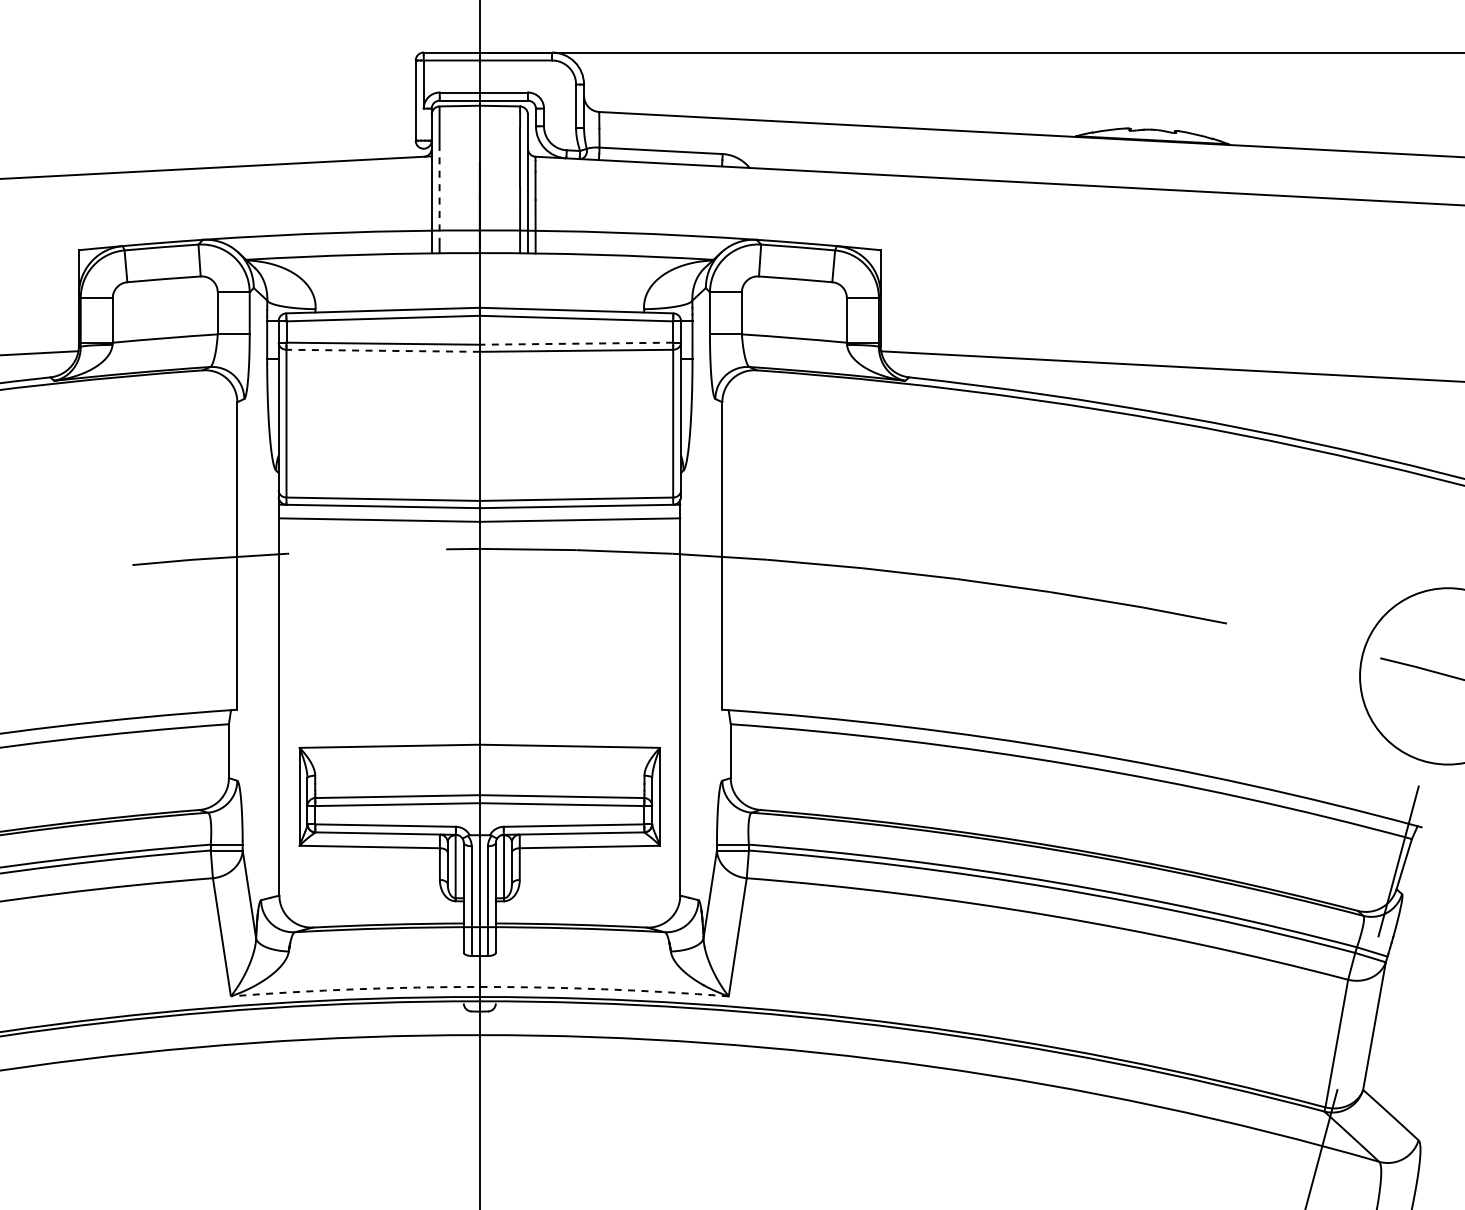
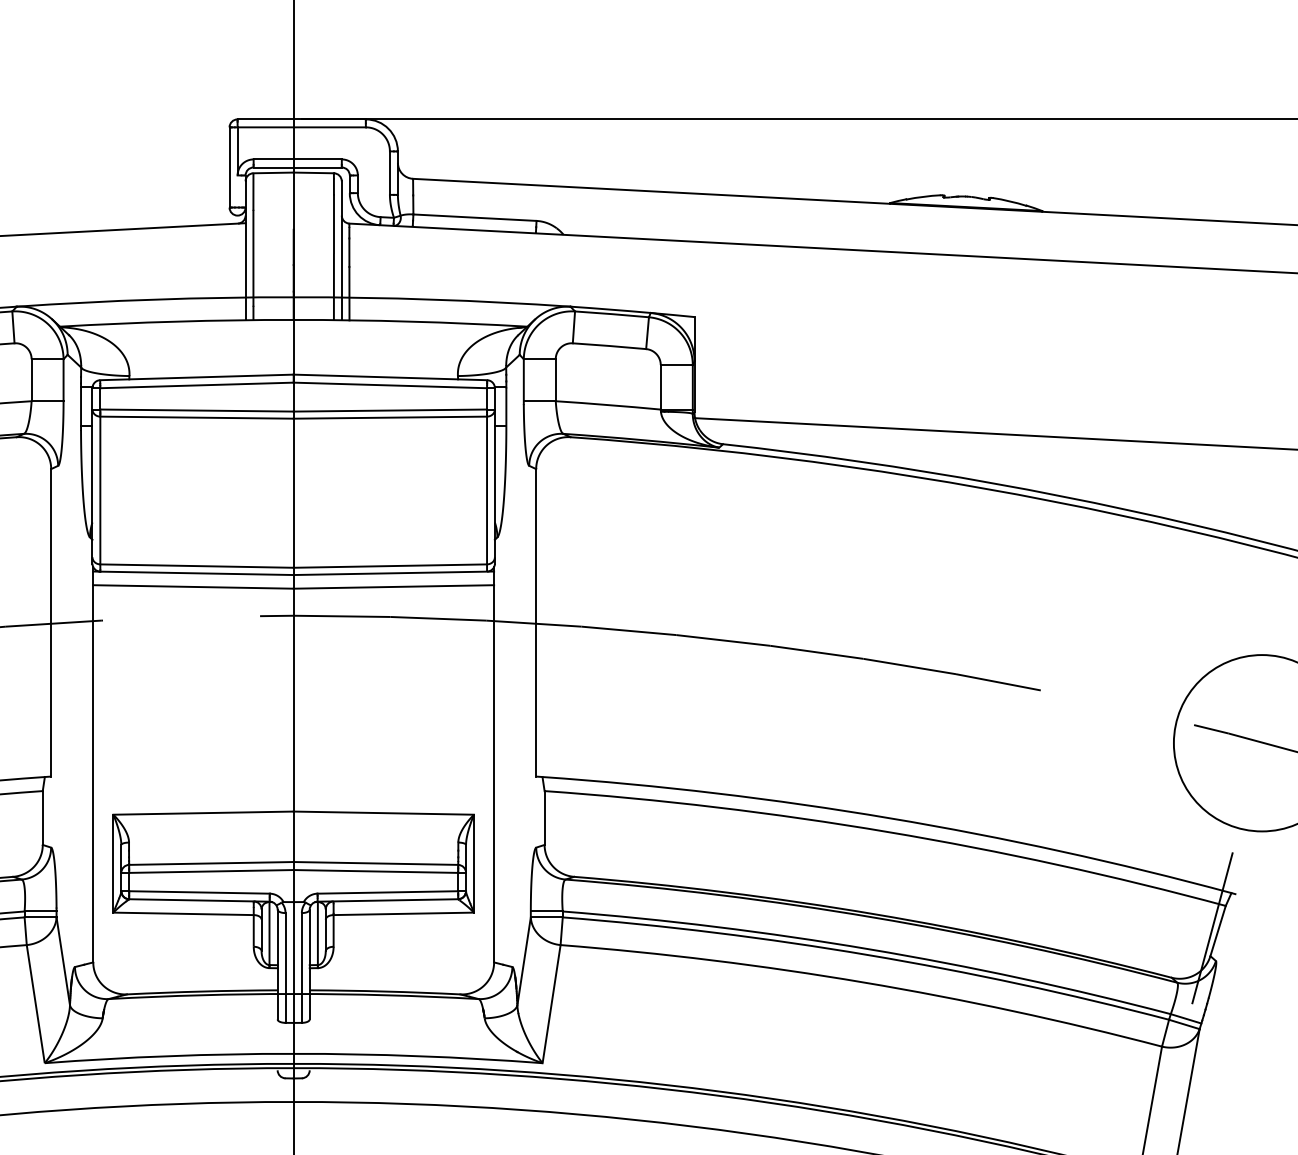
line: (439, 191) -> (253, 258), dashed -> solid
line: (576, 343) -> (390, 410), dashed -> solid
line: (383, 350) -> (197, 417), dashed -> solid
arc: (479, 986) -> (293, 1053), dashed -> solid

